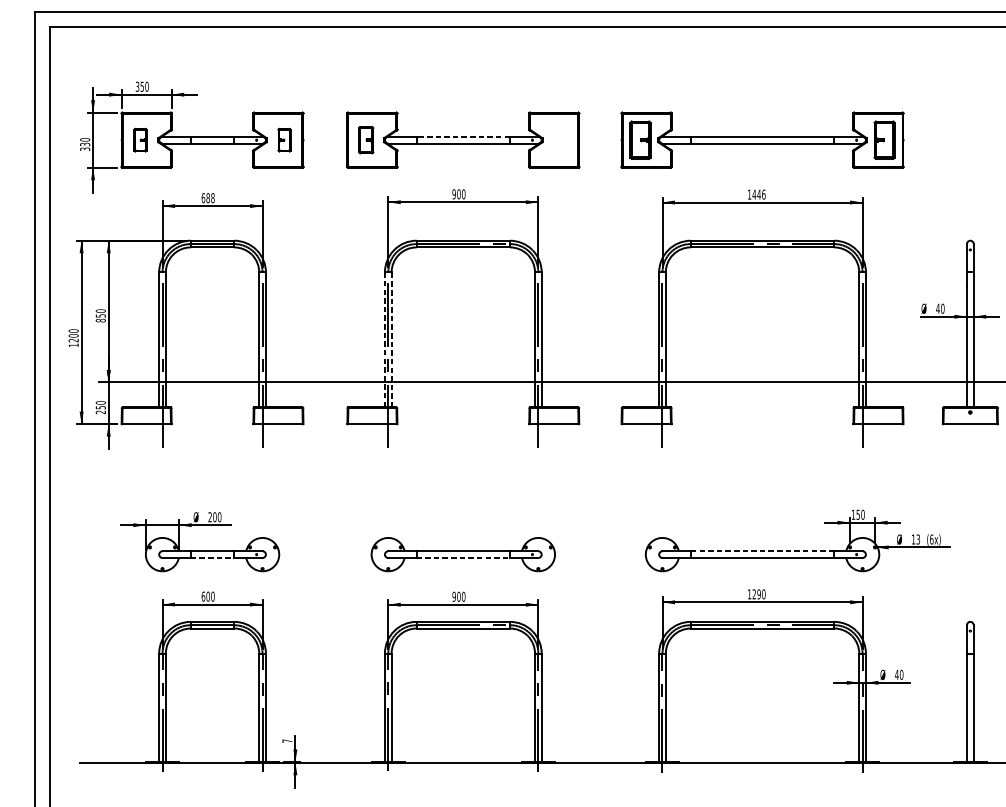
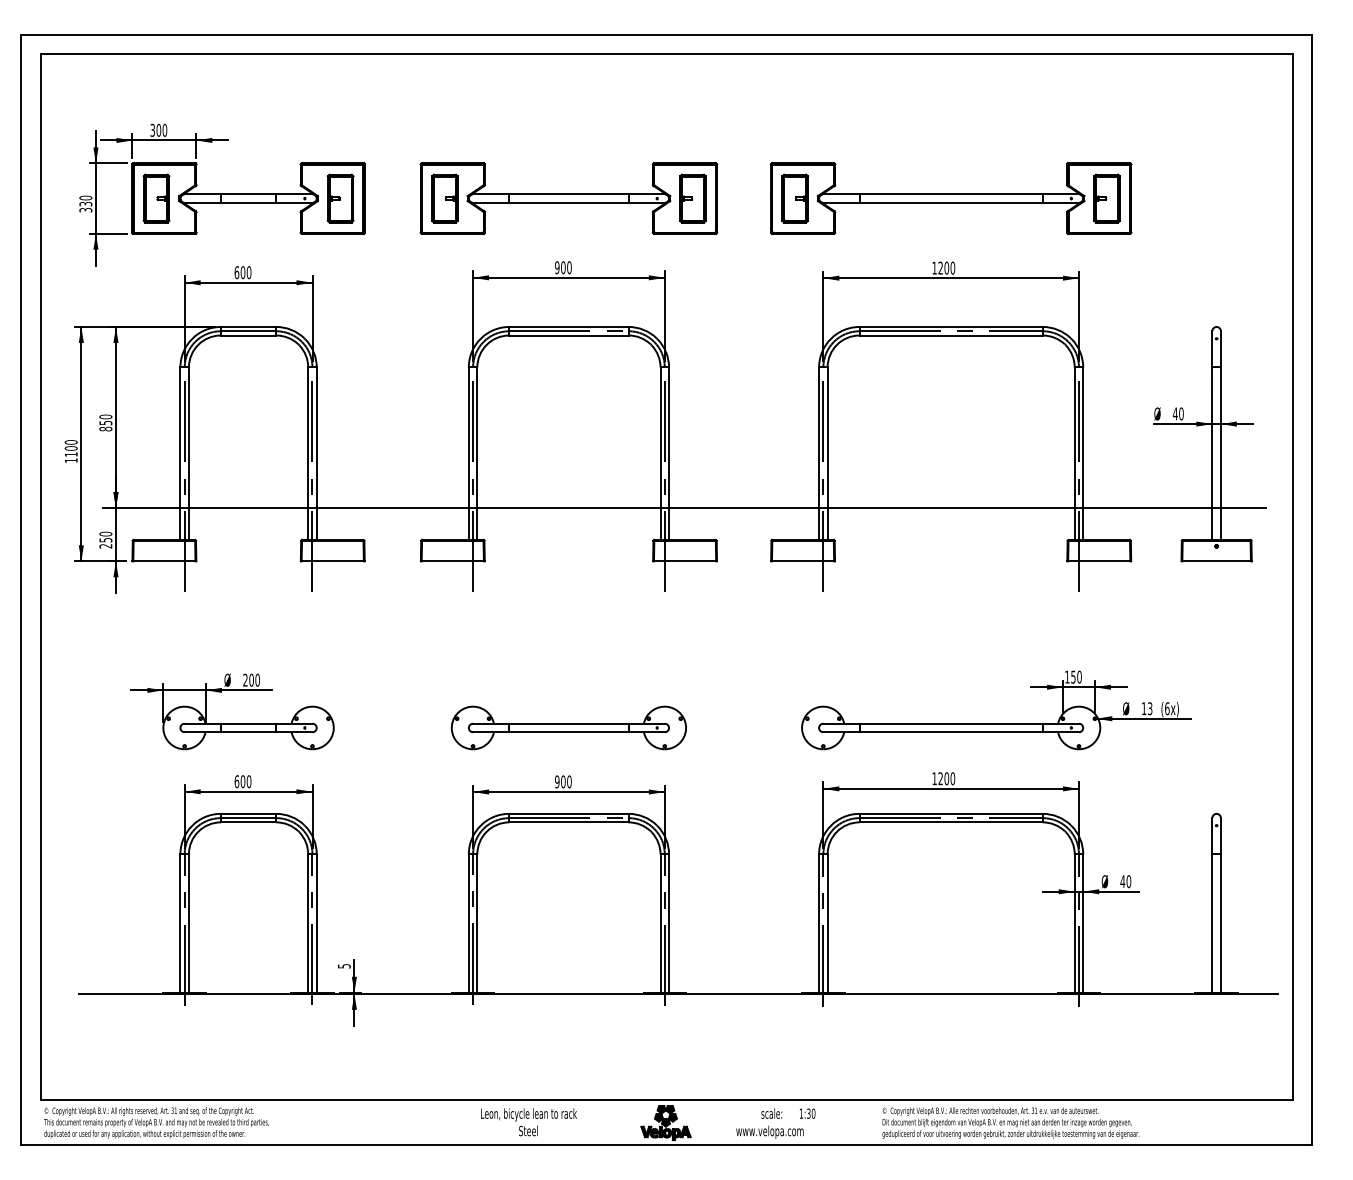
text: (142, 86) -> (158, 129), 350 -> 300
line: (462, 137) -> (568, 194), dashed -> solid
part: (140, 140) -> (156, 198), size x1.67
part: (284, 140) -> (340, 198), size x1.67
part: (365, 140) -> (444, 198), size x1.43
part: (560, 140) -> (692, 198), added
text: (758, 194) -> (946, 267), 1446 -> 1200
text: (210, 198) -> (245, 272), 688 -> 600
line: (391, 339) -> (477, 453), dashed -> solid
text: (73, 340) -> (70, 454), 1200 -> 1100
line: (384, 340) -> (468, 454), dashed -> solid
line: (762, 551) -> (951, 723), dashed -> solid
line: (212, 558) -> (248, 732), dashed -> solid
line: (462, 558) -> (568, 732), dashed -> solid
text: (758, 594) -> (946, 778), 1290 -> 1200
text: (287, 741) -> (344, 966), 7 -> 5

